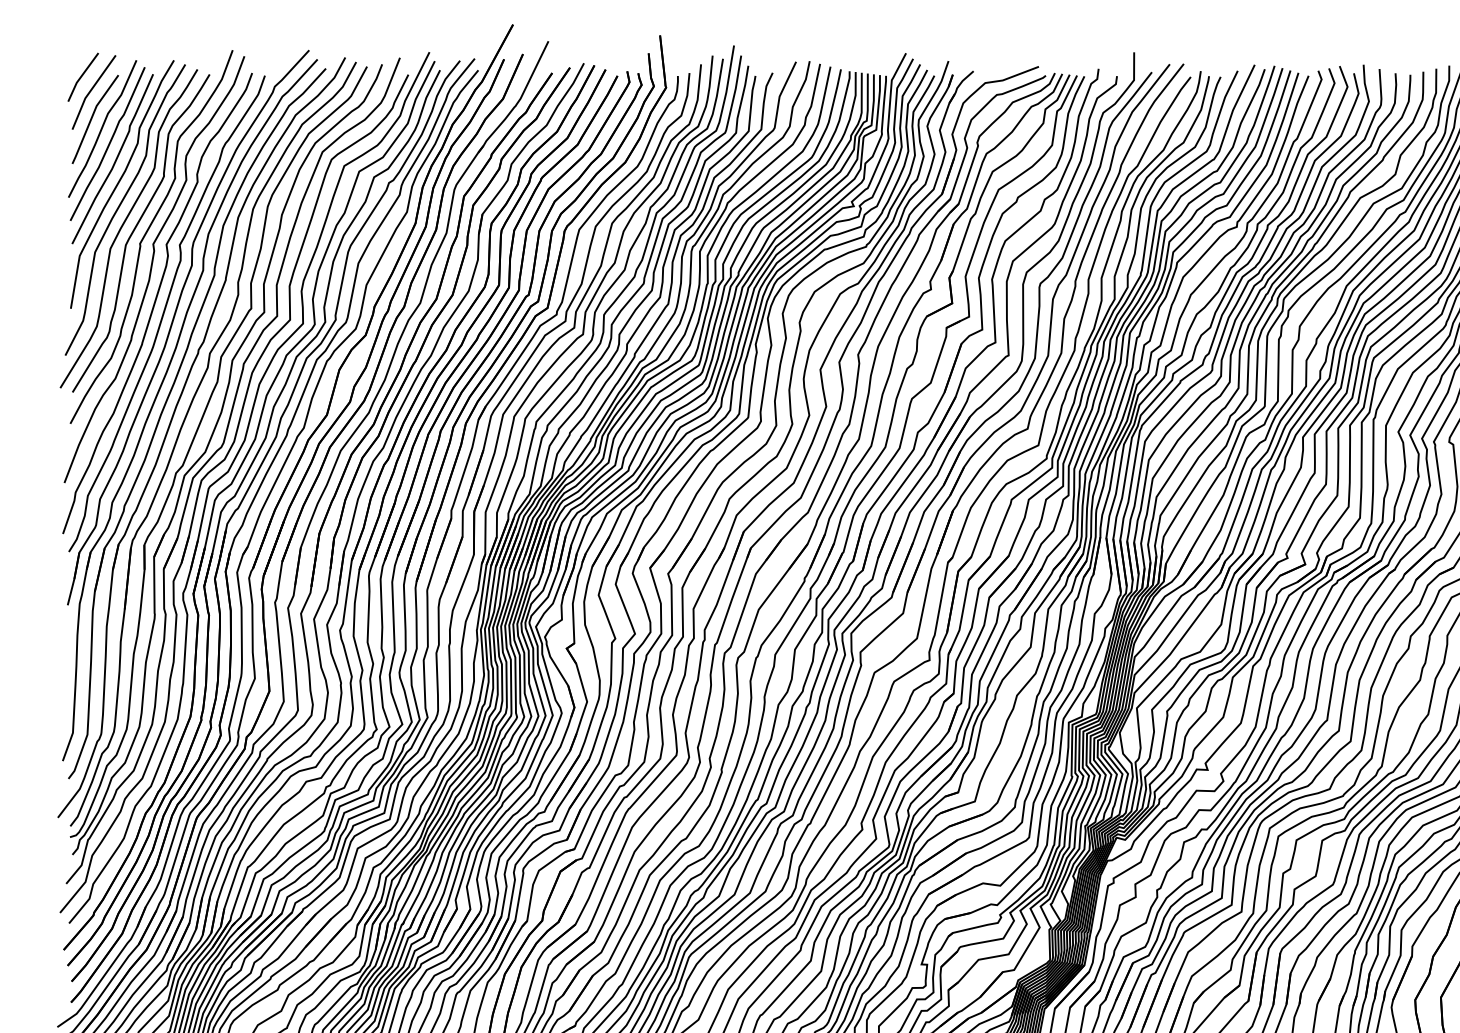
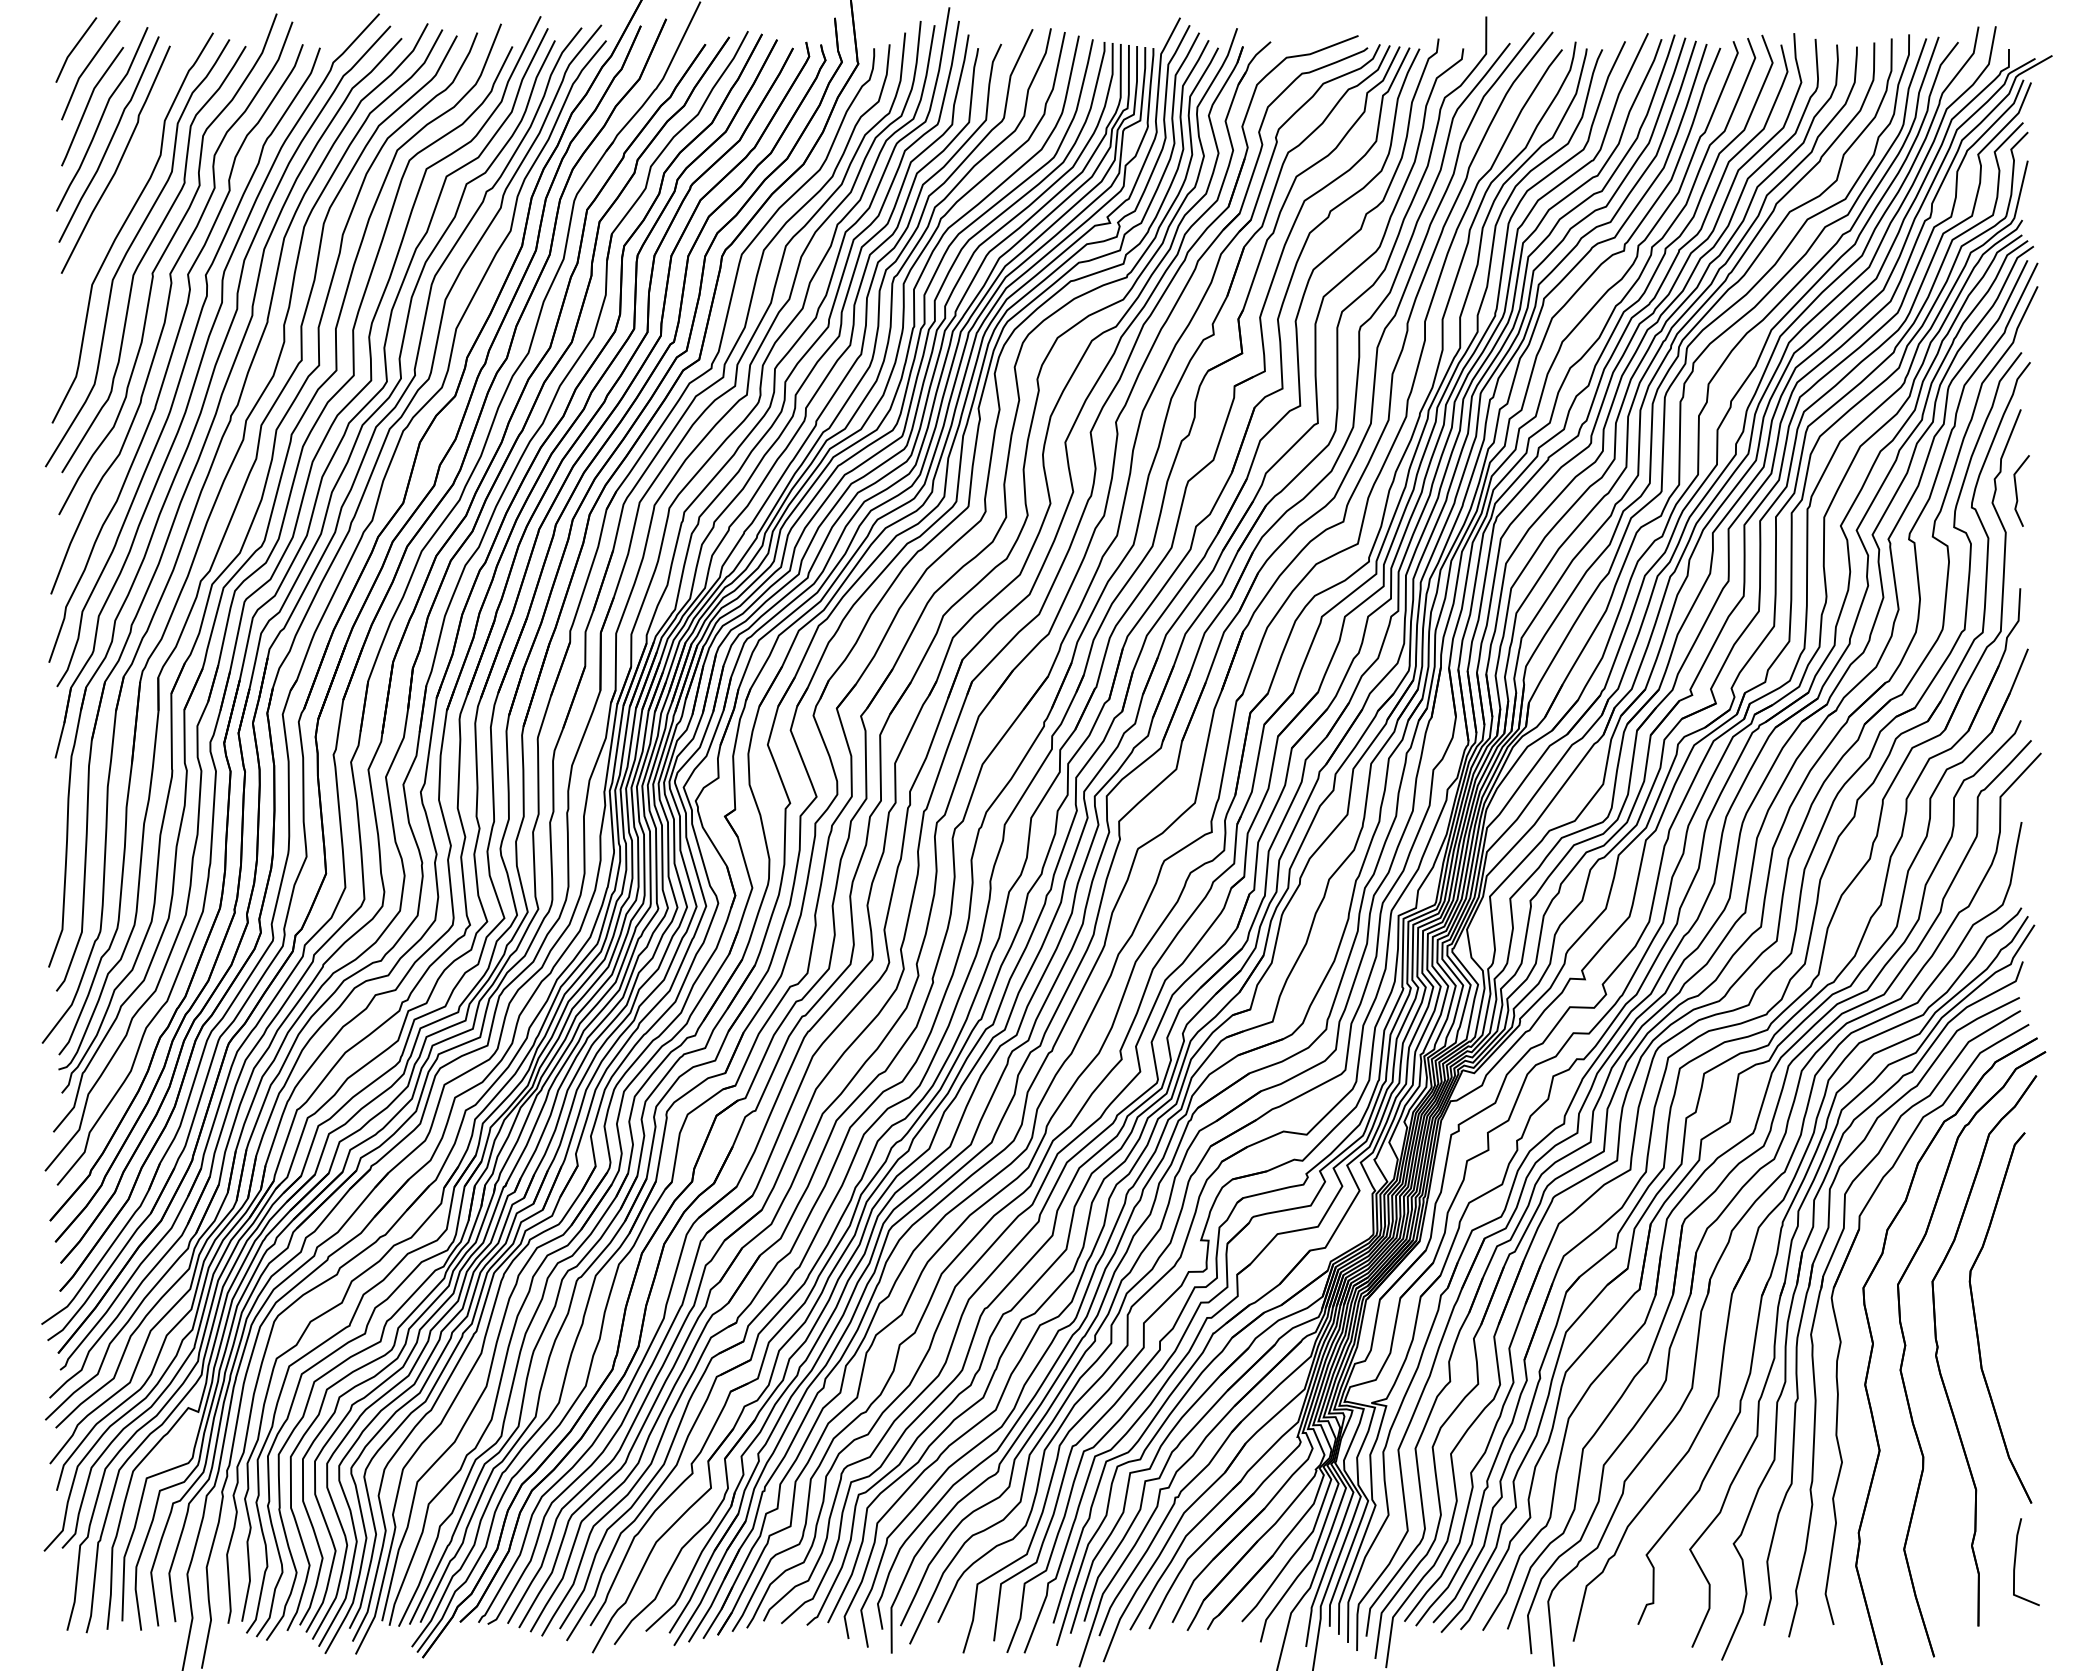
curve: (119, 183) -> (124, 192), removed

